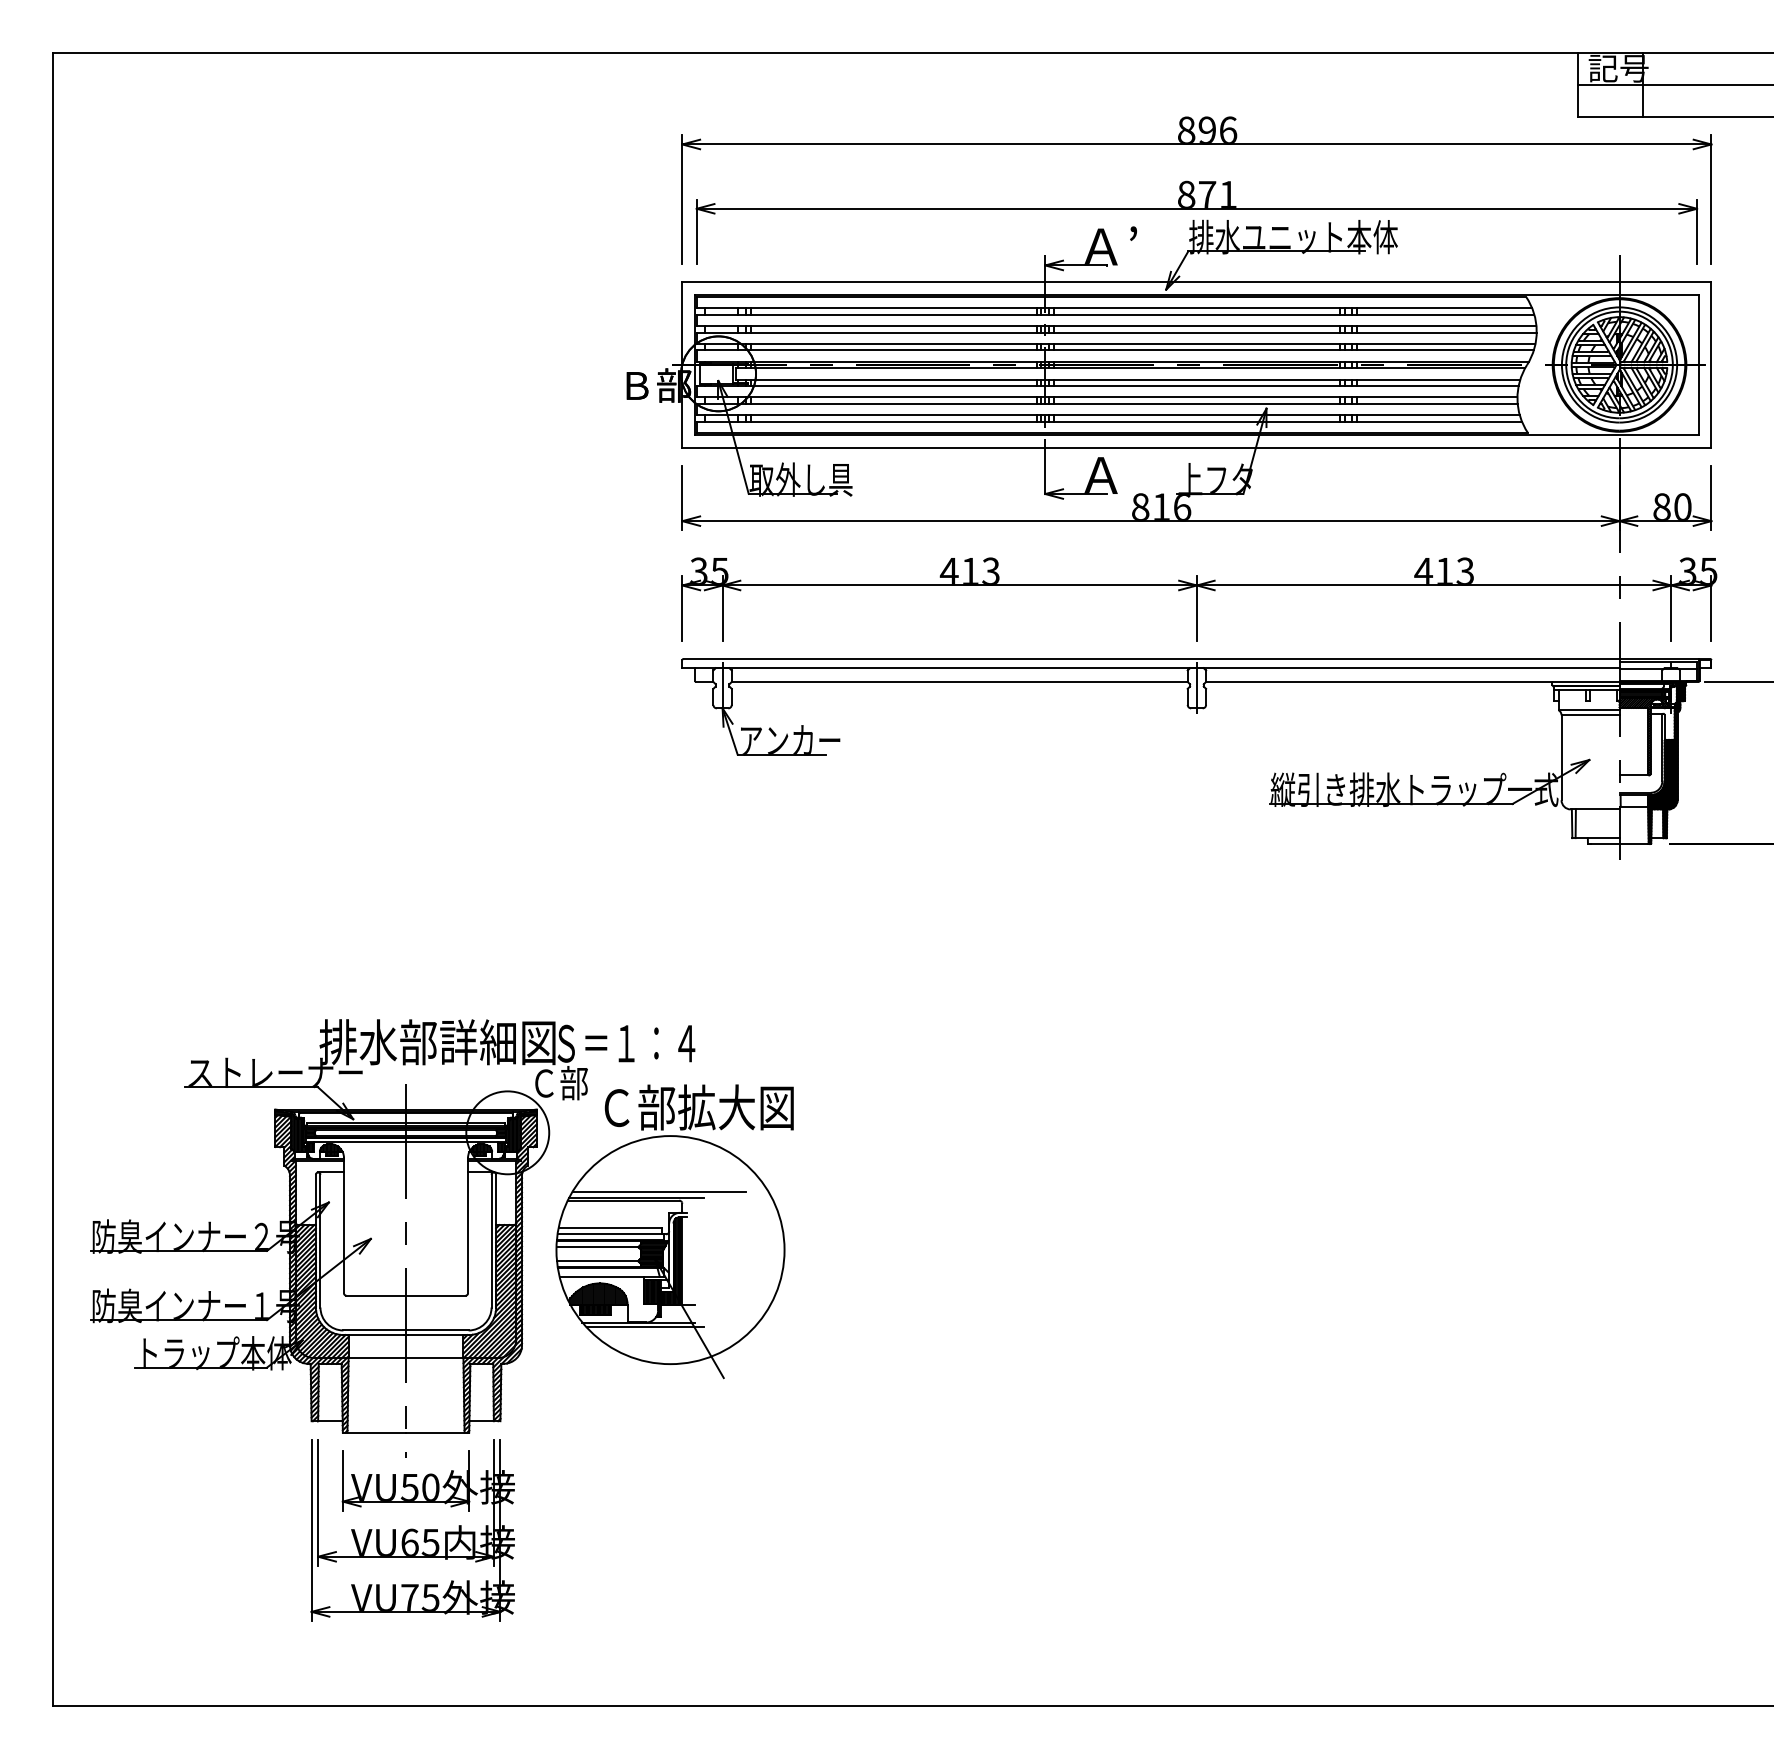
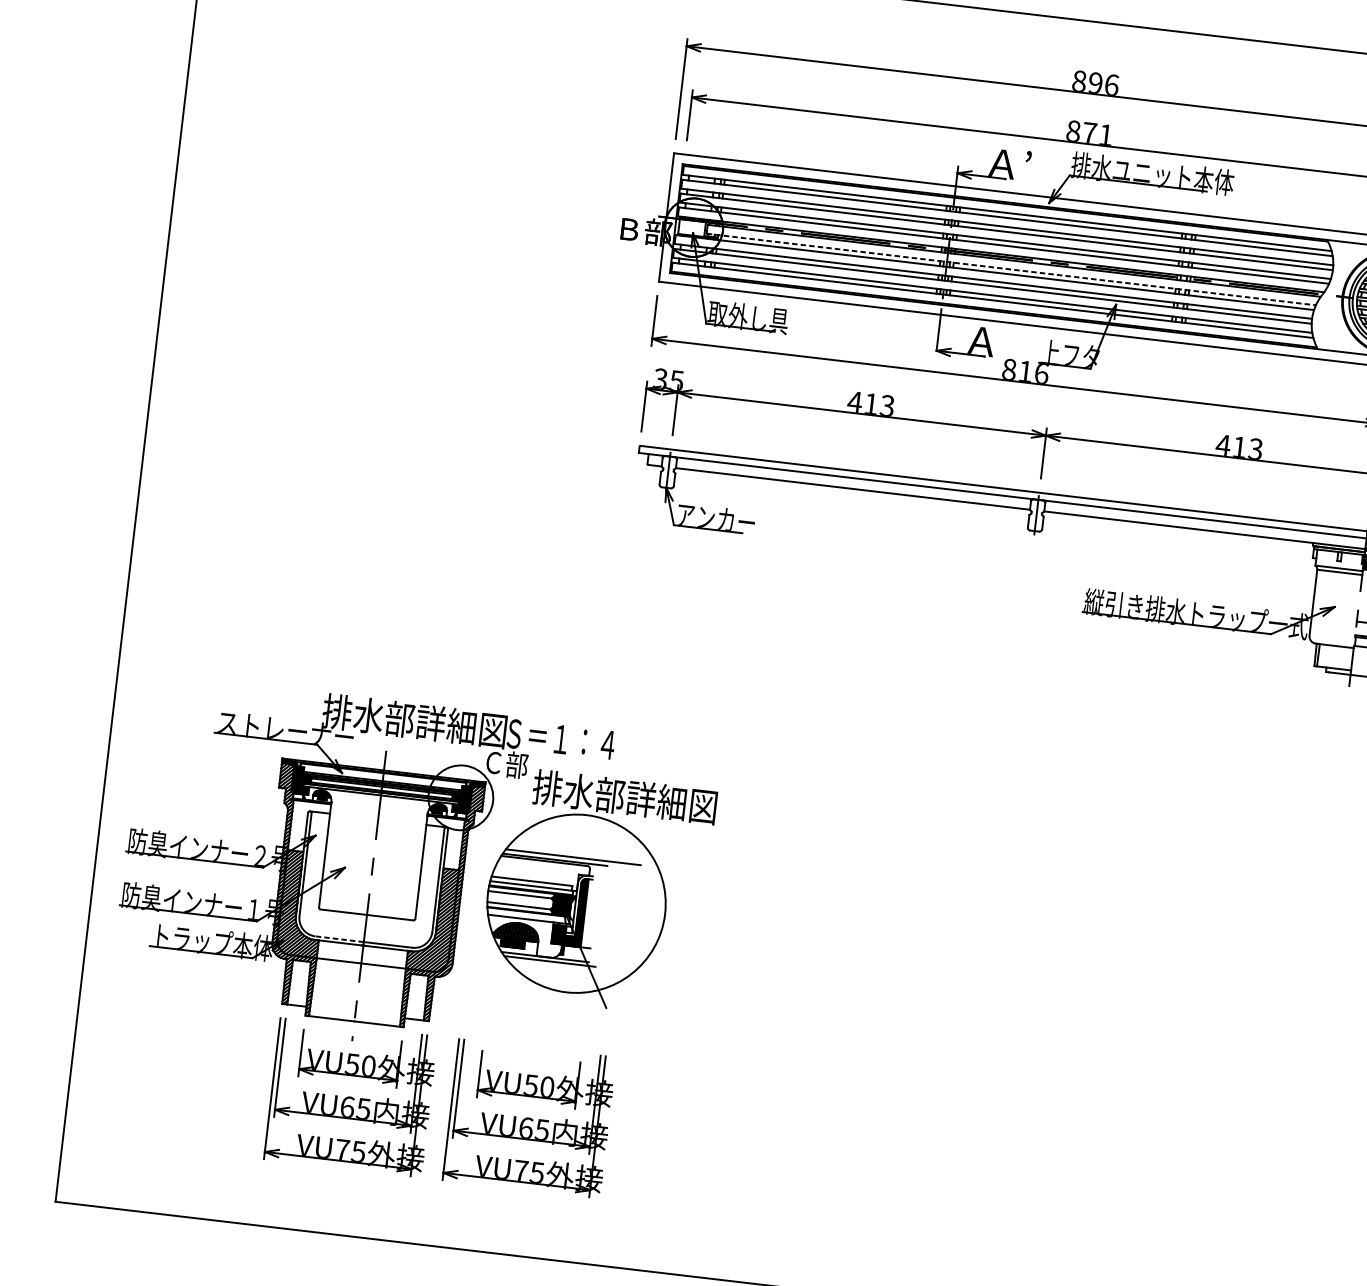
line: (1128, 379) -> (1011, 269), solid -> dashed
text: (715, 1107) -> (624, 797), Ｃ部拡大図 -> 排水部詳細図
line: (374, 1330) -> (339, 939), solid -> dashed
part: (642, 1530) -> (529, 1118), added

